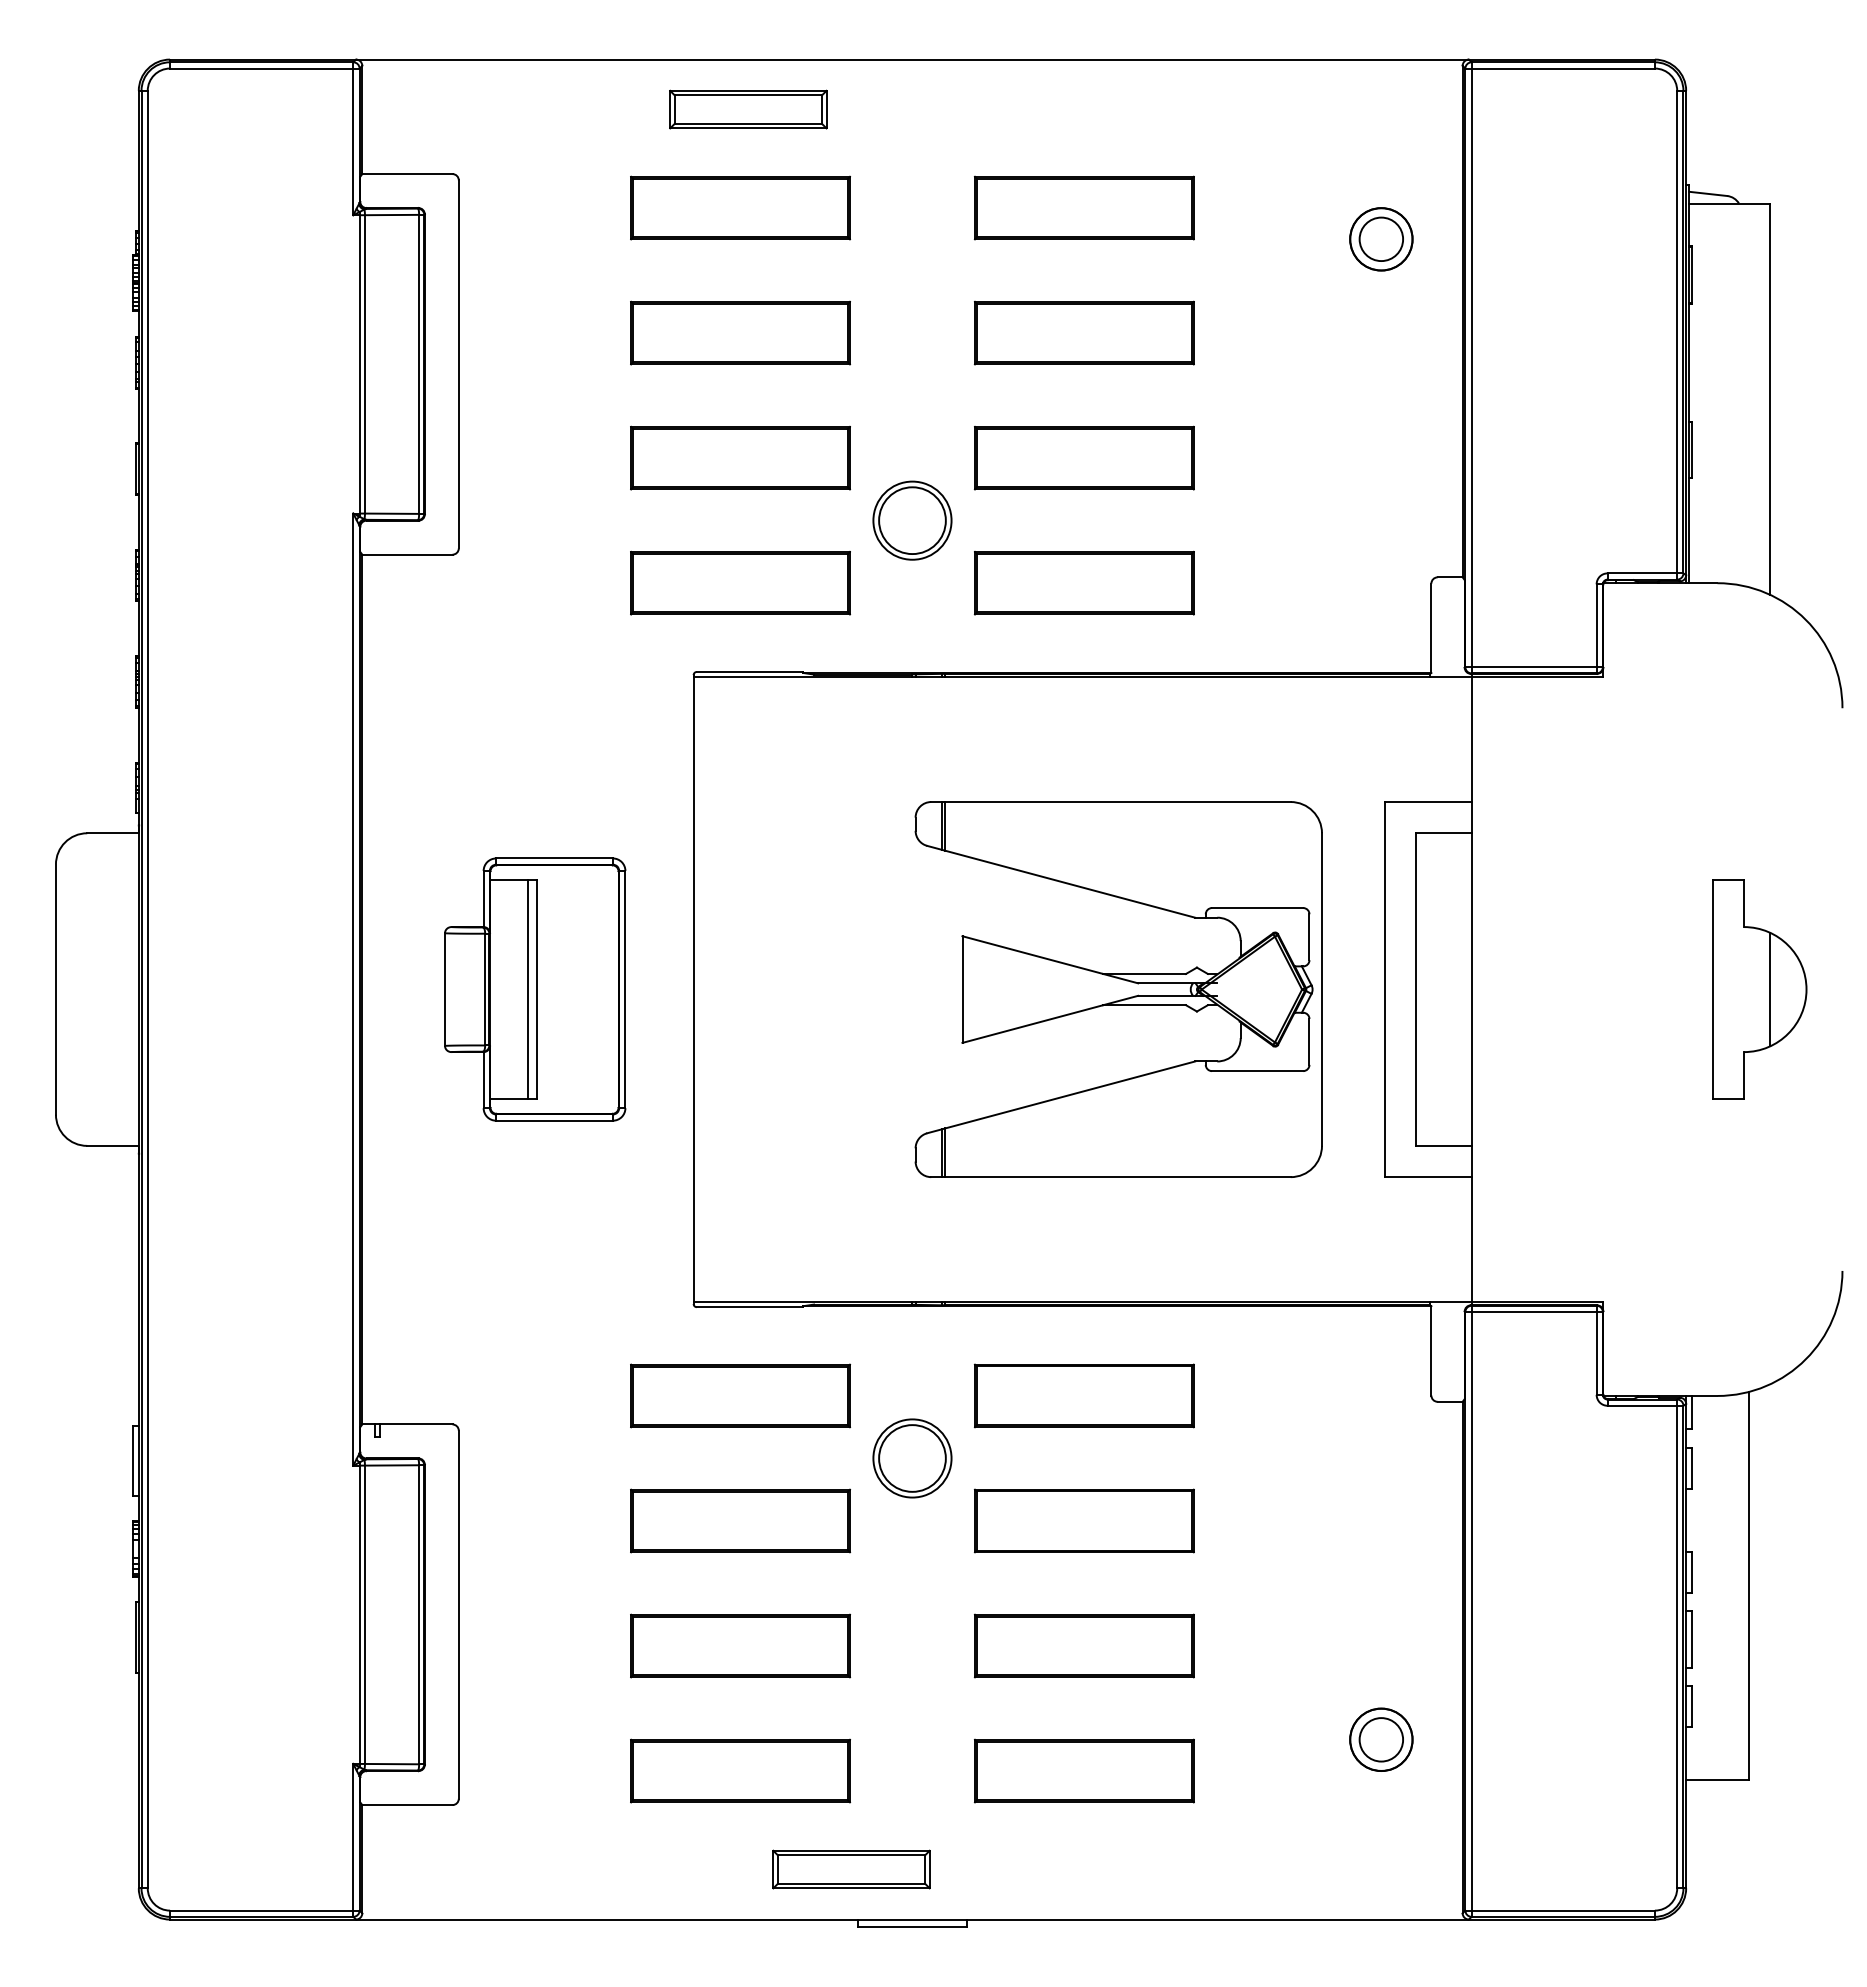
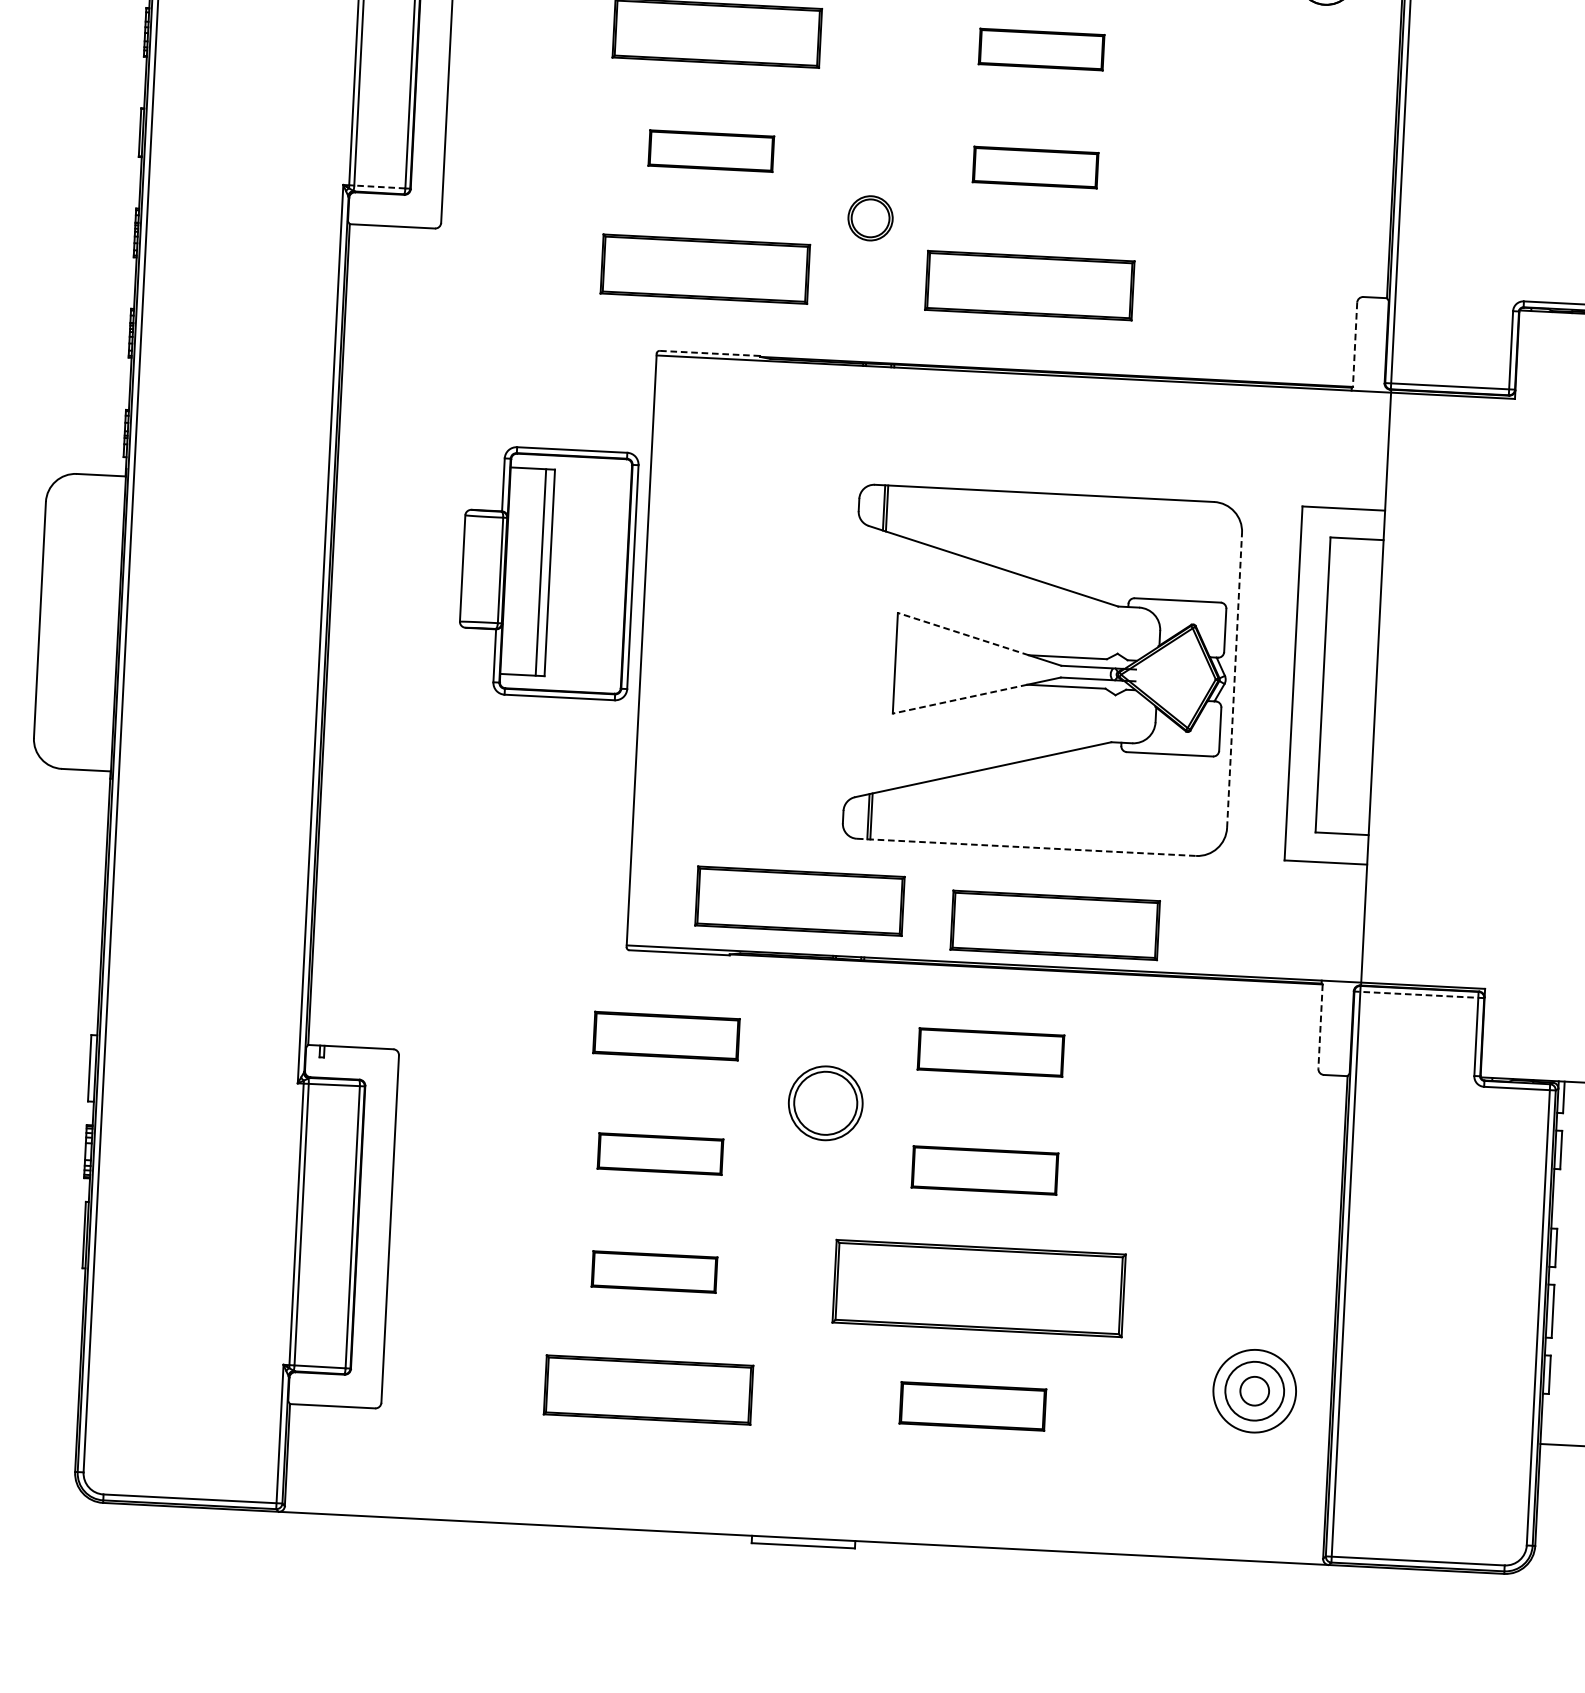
part: (1083, 332) -> (1040, 49), size x0.6
part: (740, 457) -> (711, 150), size x0.6
part: (1083, 457) -> (1034, 166), size x0.6
line: (391, 513) -> (379, 186), solid -> dashed
part: (912, 520) -> (870, 218), size x0.6
line: (1431, 628) -> (1355, 344), solid -> dashed
line: (749, 671) -> (709, 352), solid -> dashed
line: (1032, 955) -> (963, 634), solid -> dashed
part: (535, 989) -> (548, 572), moved
line: (1321, 989) -> (1234, 680), solid -> dashed
line: (1032, 1024) -> (959, 699), solid -> dashed
line: (1110, 1177) -> (1026, 847), solid -> dashed
part: (873, 1245) -> (799, 900), added
part: (1145, 1257) -> (1055, 924), added
line: (1534, 1312) -> (1419, 995), solid -> dashed
line: (1431, 1350) -> (1320, 1026), solid -> dashed
part: (740, 1395) -> (666, 1035), size x0.7
part: (1084, 1395) -> (991, 1052), size x0.7
part: (740, 1520) -> (660, 1153), size x0.6
part: (1084, 1520) -> (985, 1170), size x0.7
part: (740, 1645) -> (654, 1271), size x0.6
part: (1083, 1645) -> (978, 1287), size x1.4
circle: (1381, 1739) -> (1254, 1390), size x0.7
circle: (1381, 1739) -> (1254, 1390), size x1.4
part: (1083, 1770) -> (972, 1405), size x0.7
part: (851, 1869) -> (748, 1488), removed

